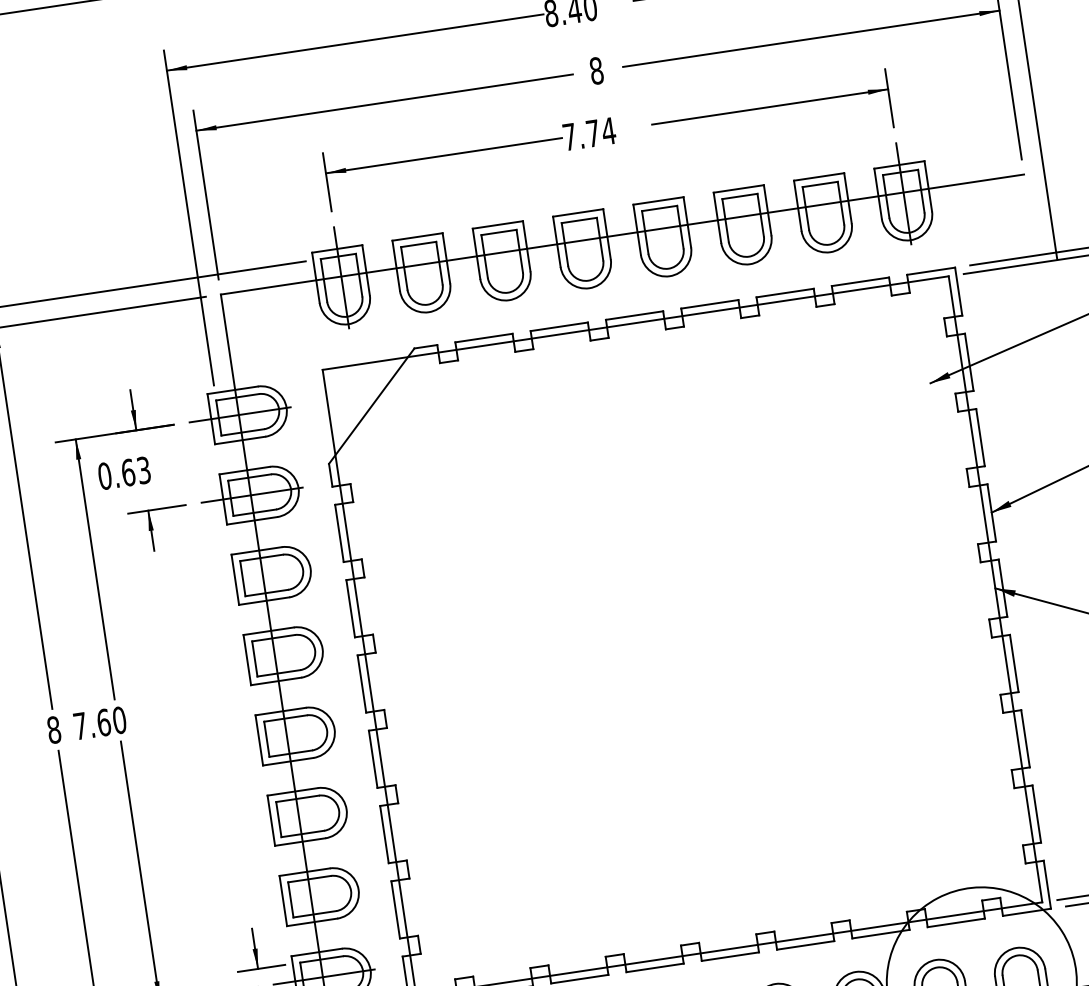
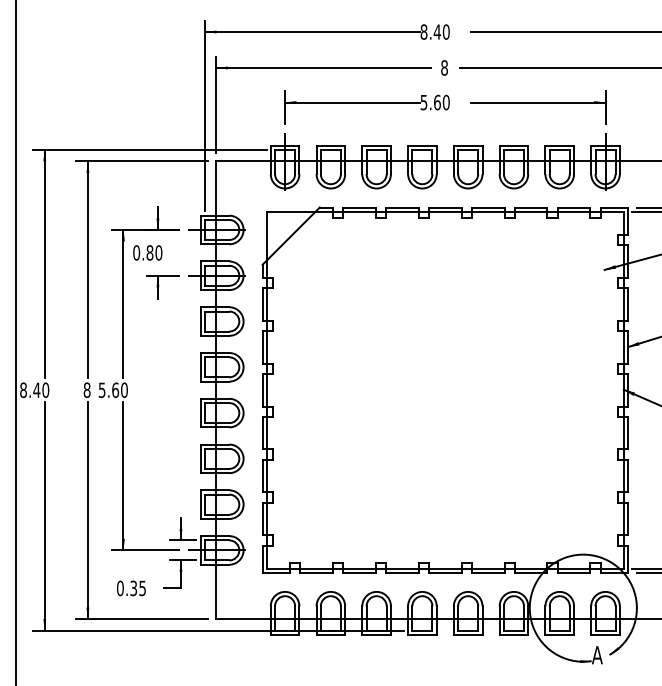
text: (588, 134) -> (434, 102), 7.74 -> 5.60
text: (136, 470) -> (154, 252), 0.63 -> 0.80
text: (79, 726) -> (101, 390), 7.60 -> 5.60

